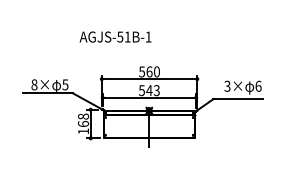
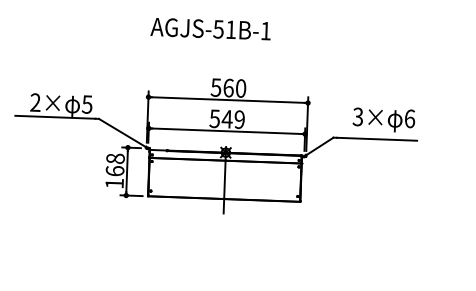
text: (115, 36) -> (210, 28), moved
text: (34, 84) -> (35, 102), 8× -> 2×
text: (156, 90) -> (239, 119), 543 -> 549

